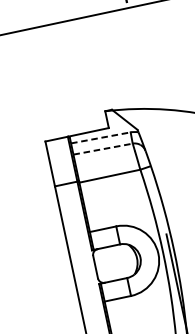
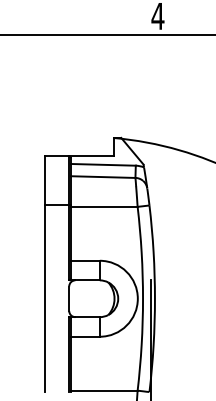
line: (100, 137) -> (103, 164), dashed -> solid
line: (103, 149) -> (103, 177), dashed -> solid

